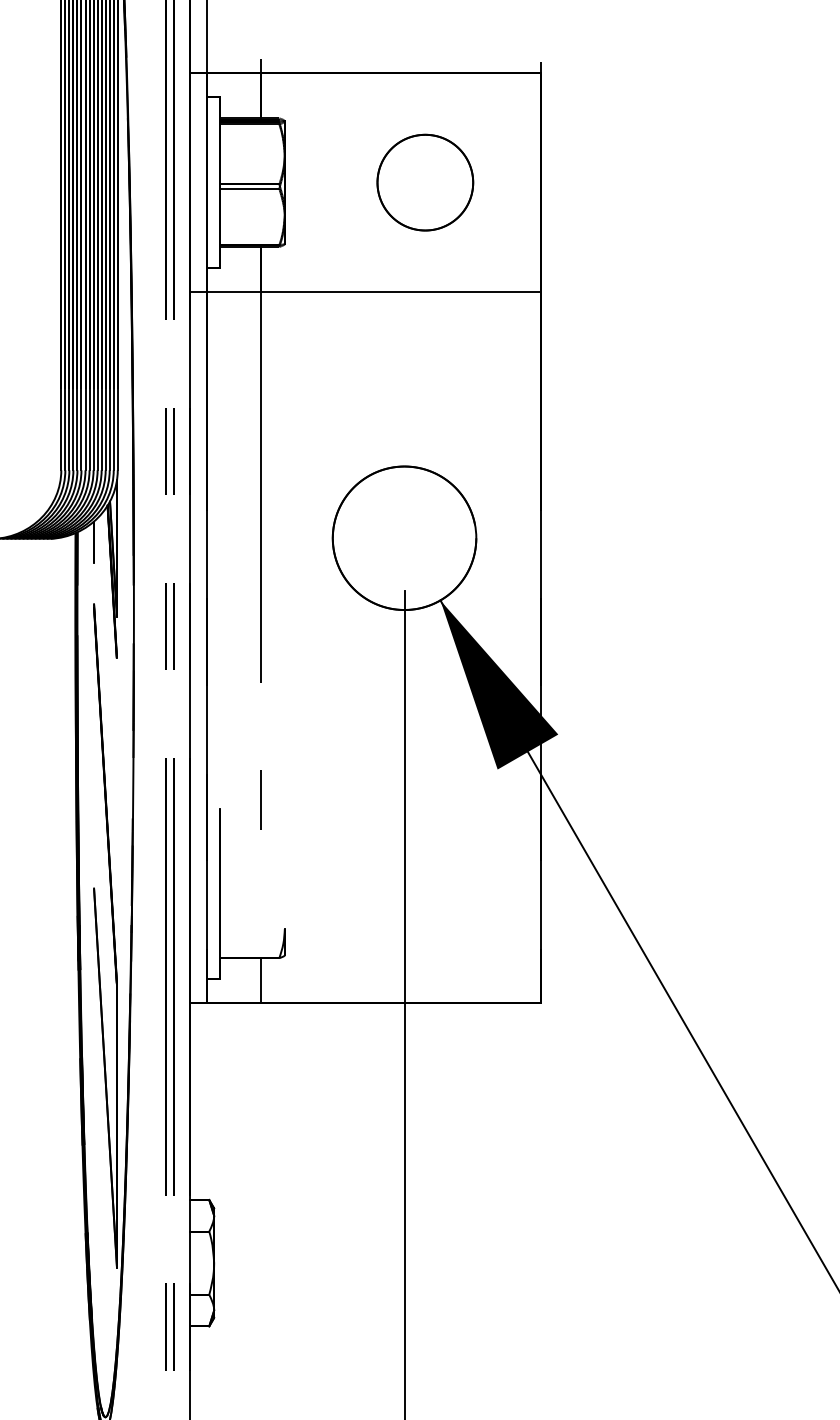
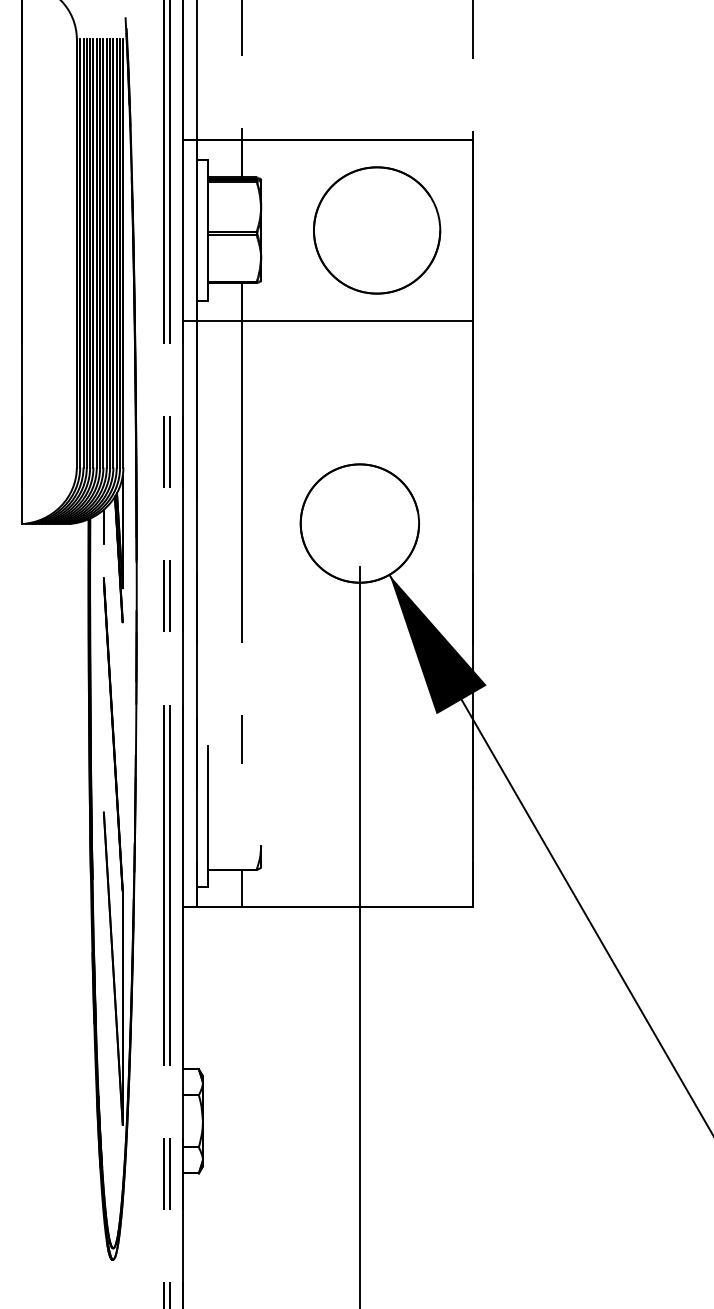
part: (424, 181) -> (376, 229), size x1.6

